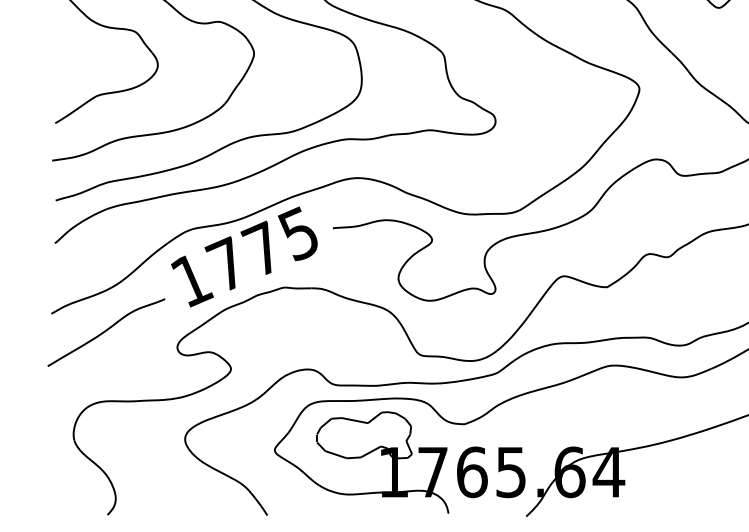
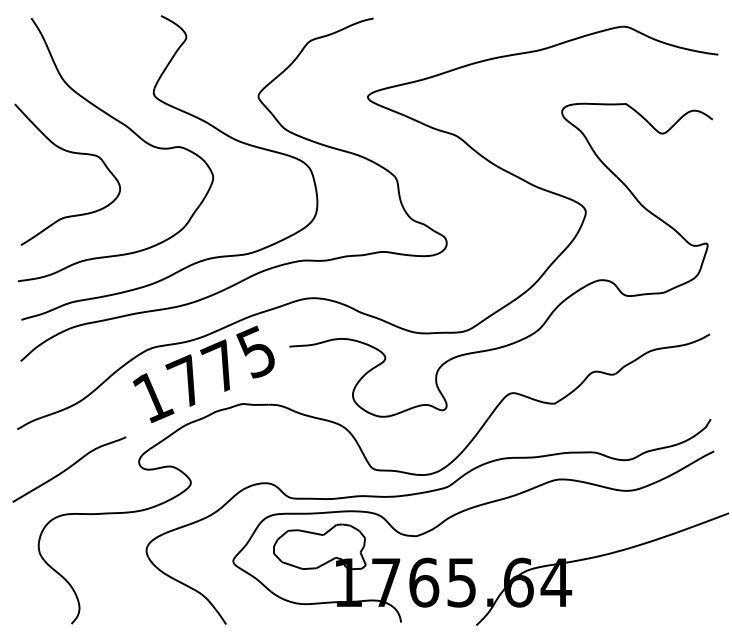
curve: (106, 331) -> (69, 468), moved

